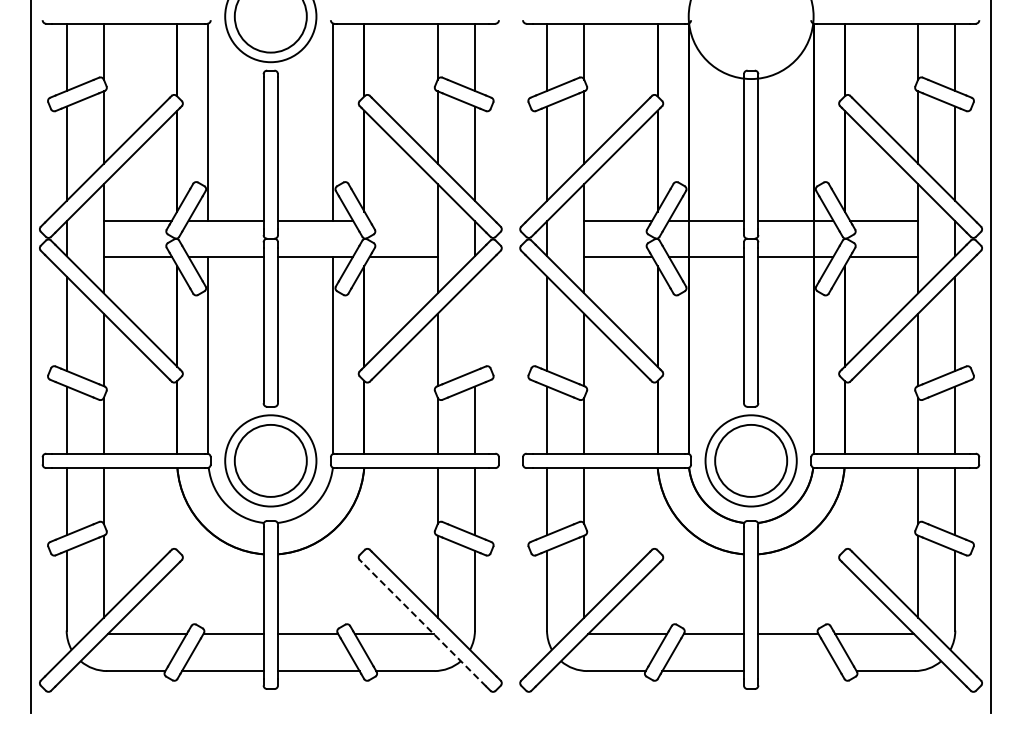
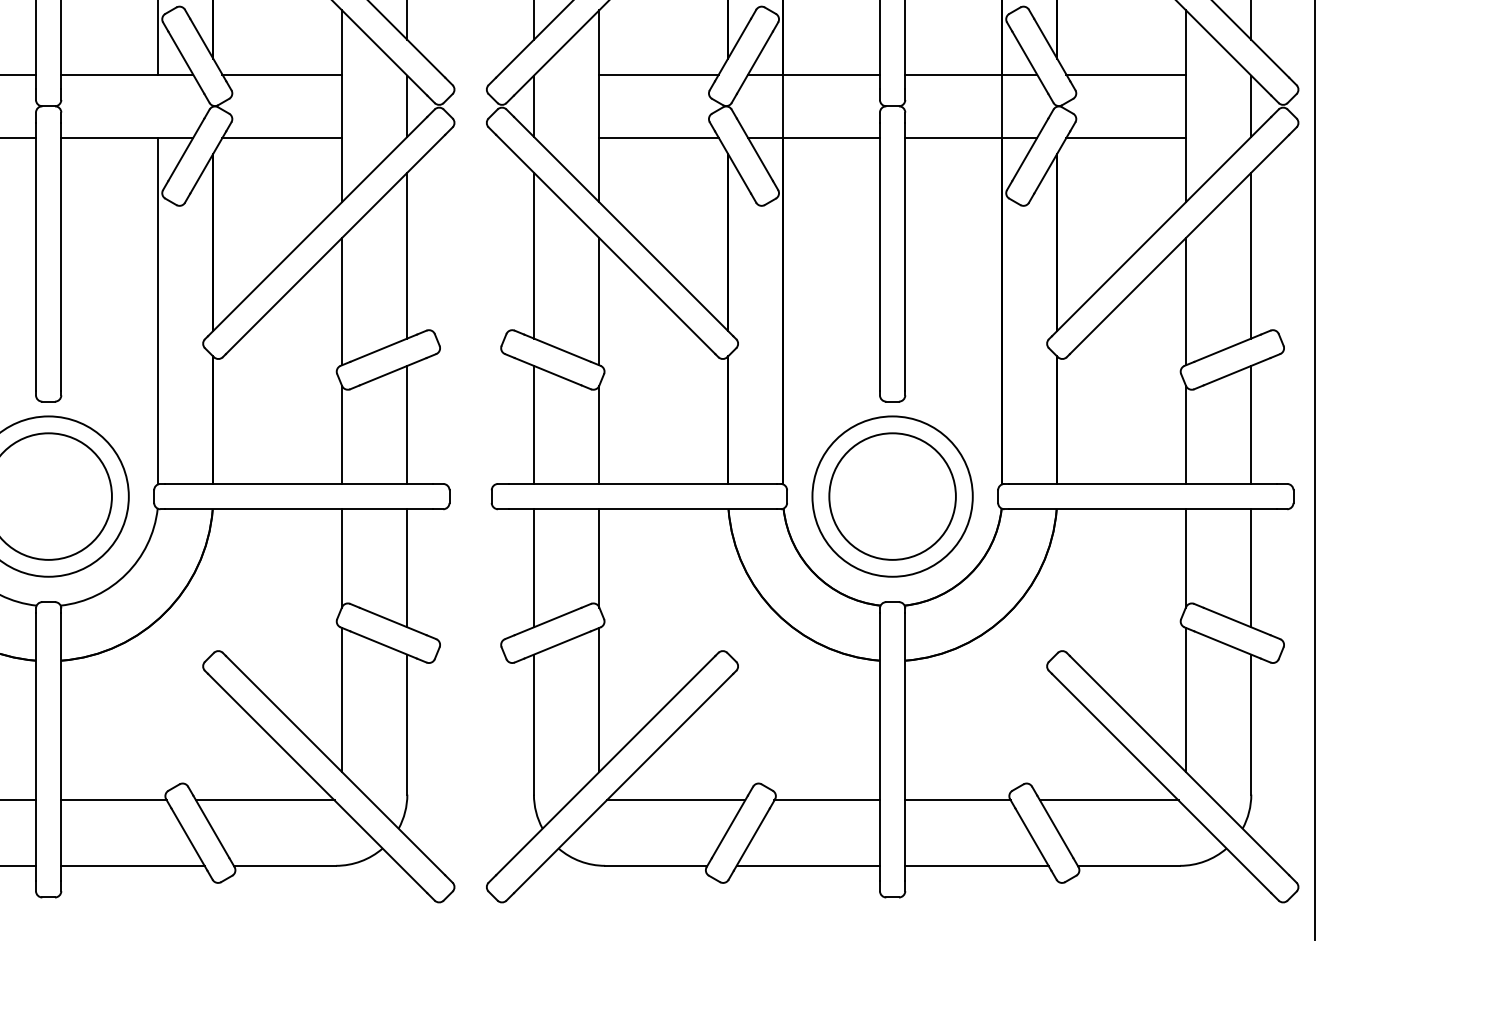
line: (403, 220) -> (281, 74), added
line: (474, 323) -> (406, 255), added
line: (423, 623) -> (316, 782), dashed -> solid
line: (798, 671) -> (975, 866), added

